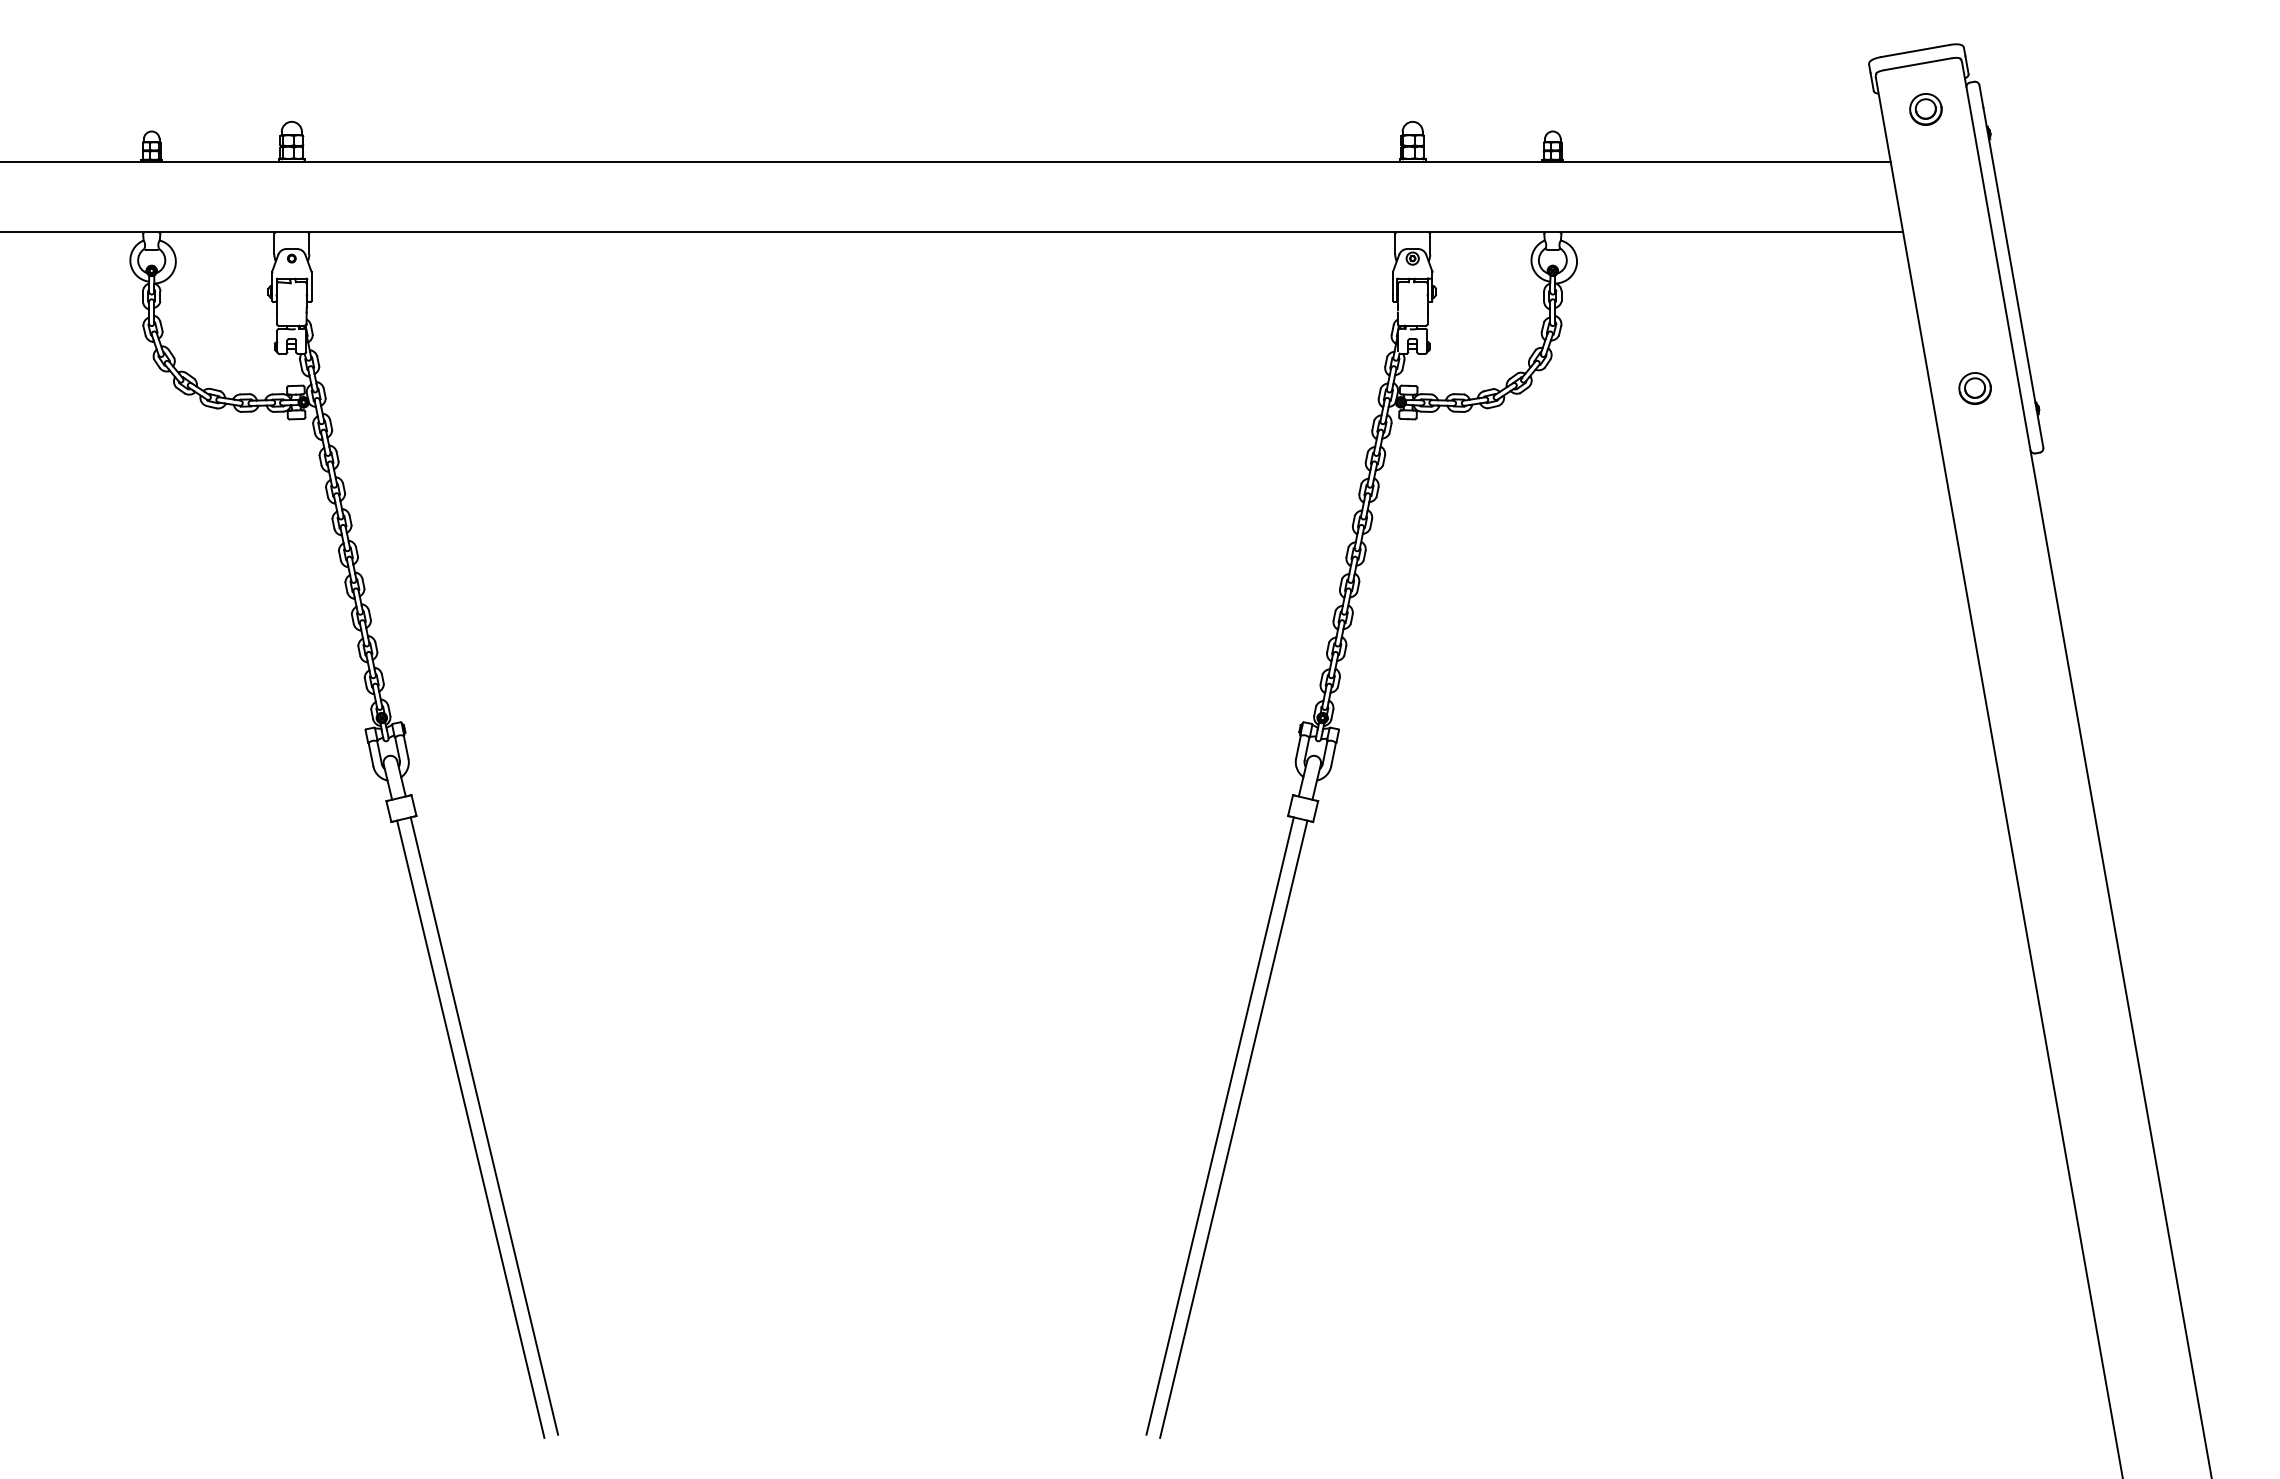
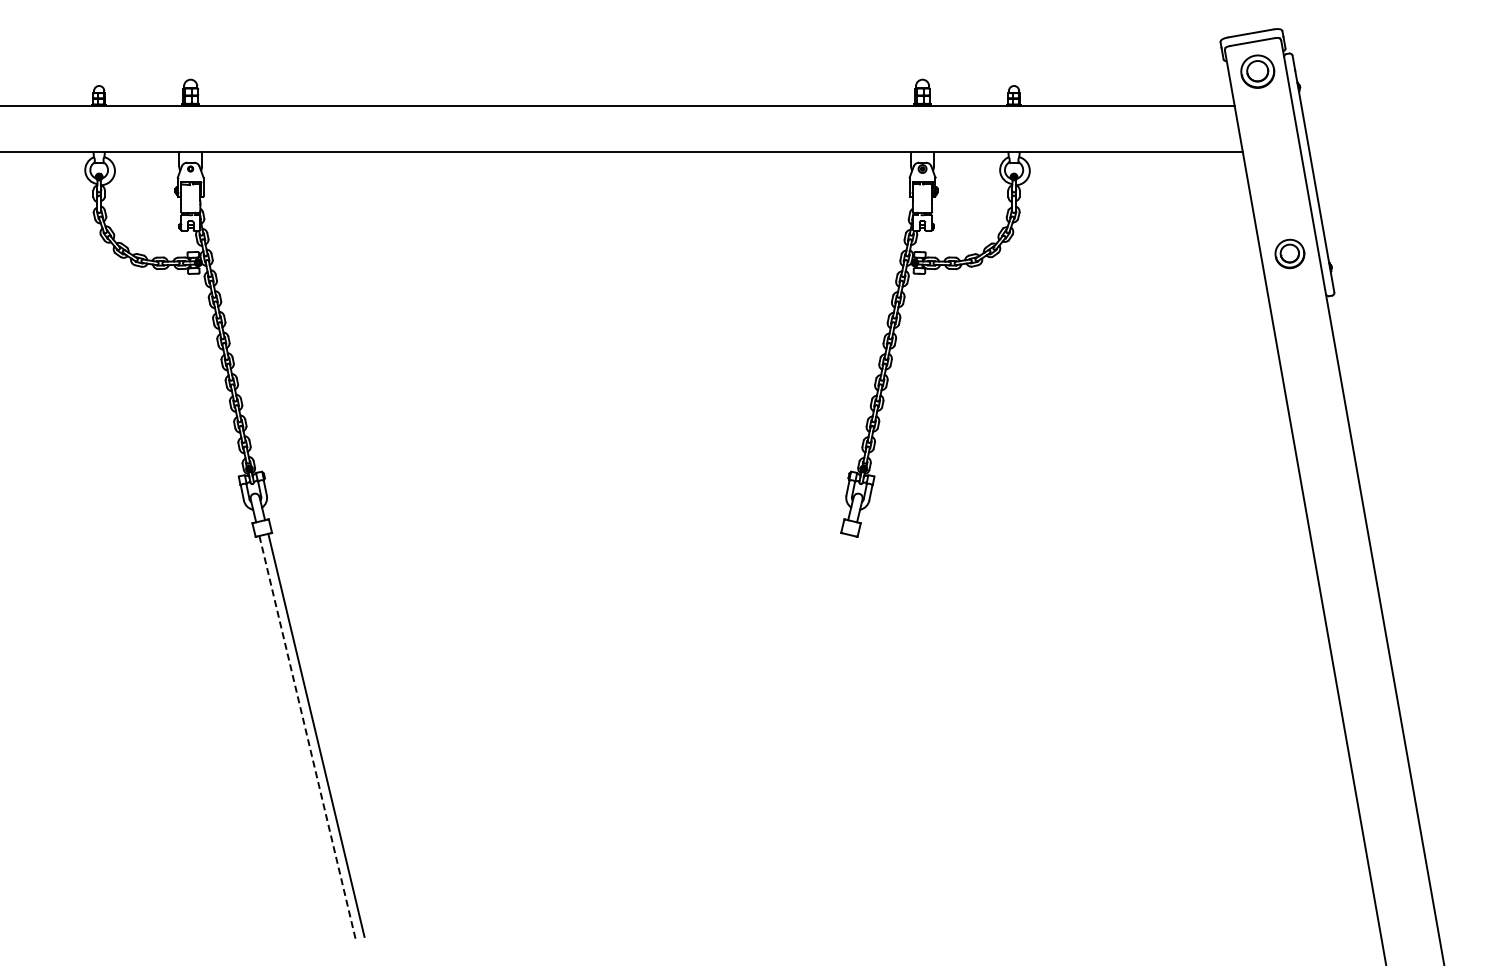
part: (1925, 109) -> (1257, 71), size x1.6
part: (1974, 388) -> (1289, 253), size x1.4
line: (1219, 1124) -> (796, 734), removed
line: (1233, 1129) -> (805, 737), removed
line: (470, 1130) -> (307, 738), solid -> dashed

